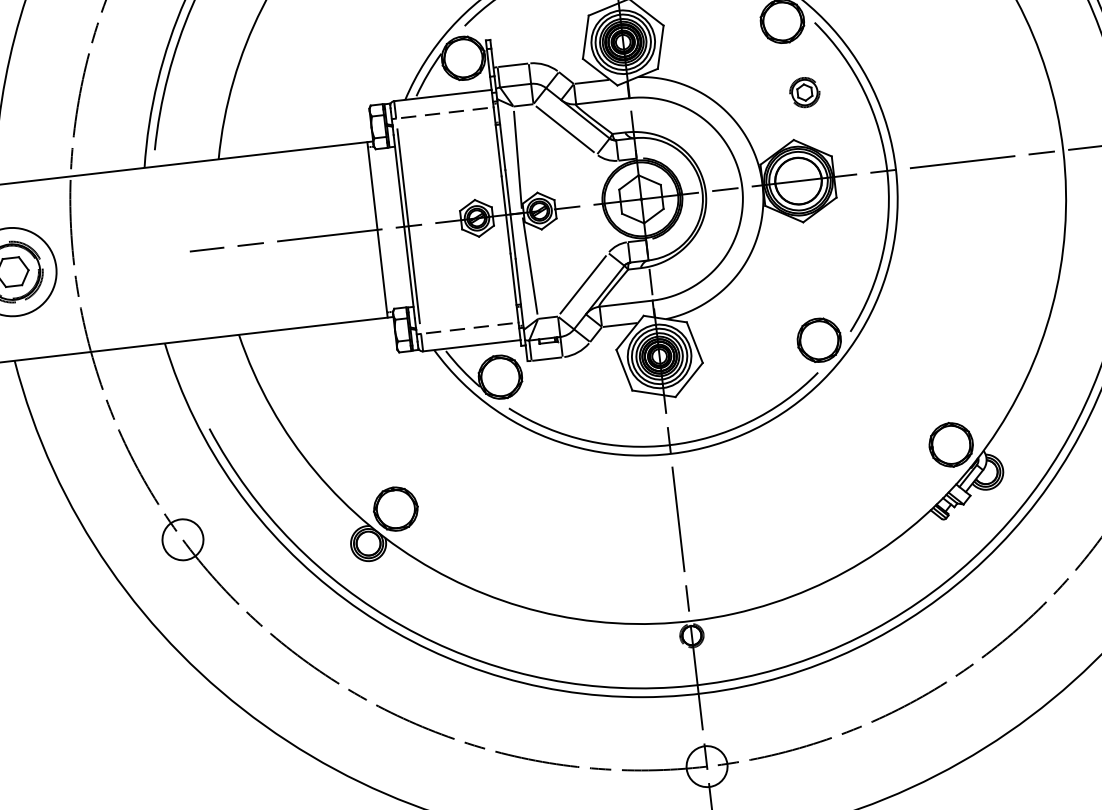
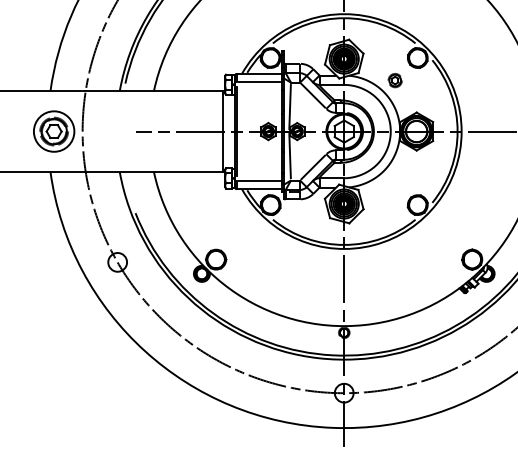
part: (803, 92) -> (394, 80), moved
line: (445, 112) -> (259, 81), dashed -> solid
line: (470, 328) -> (259, 181), dashed -> solid

